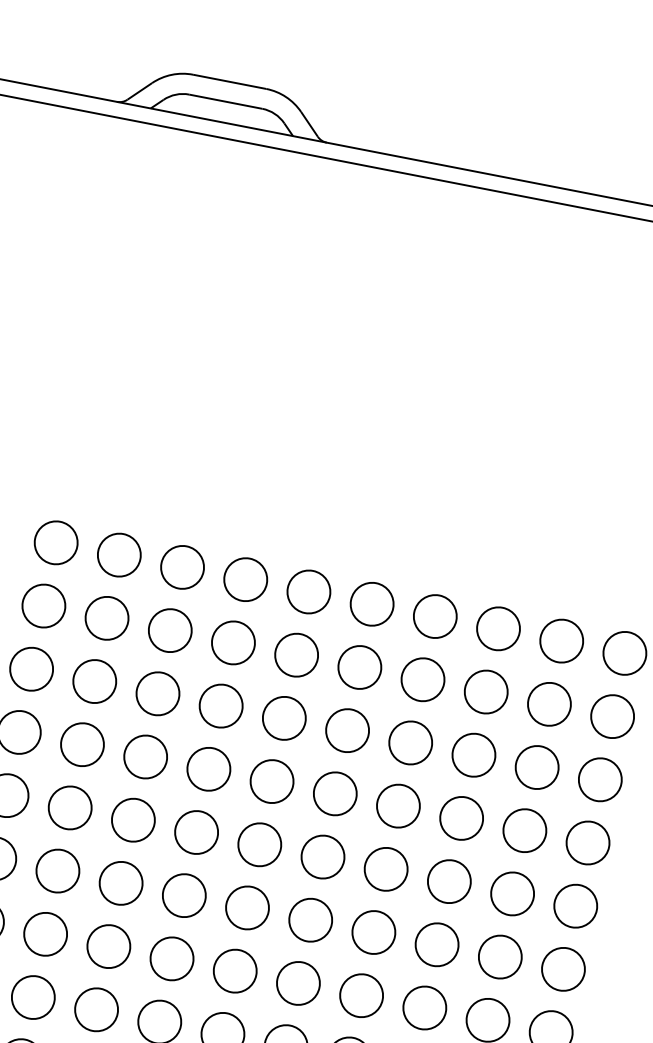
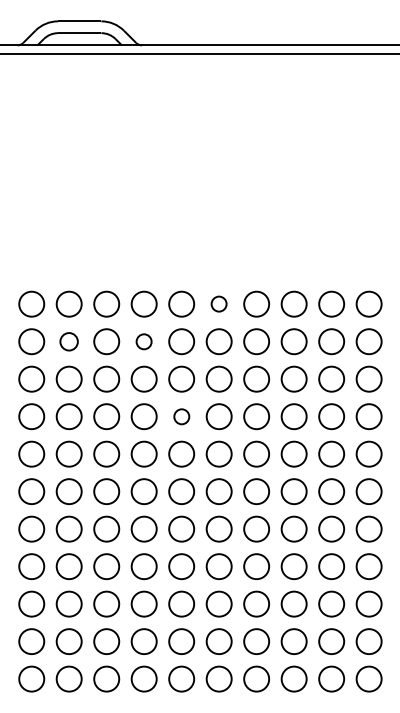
part: (371, 602) -> (218, 303), size x0.6
part: (105, 617) -> (68, 341), size x0.7
part: (232, 642) -> (143, 341), size x0.6
part: (271, 781) -> (181, 416), size x0.6

